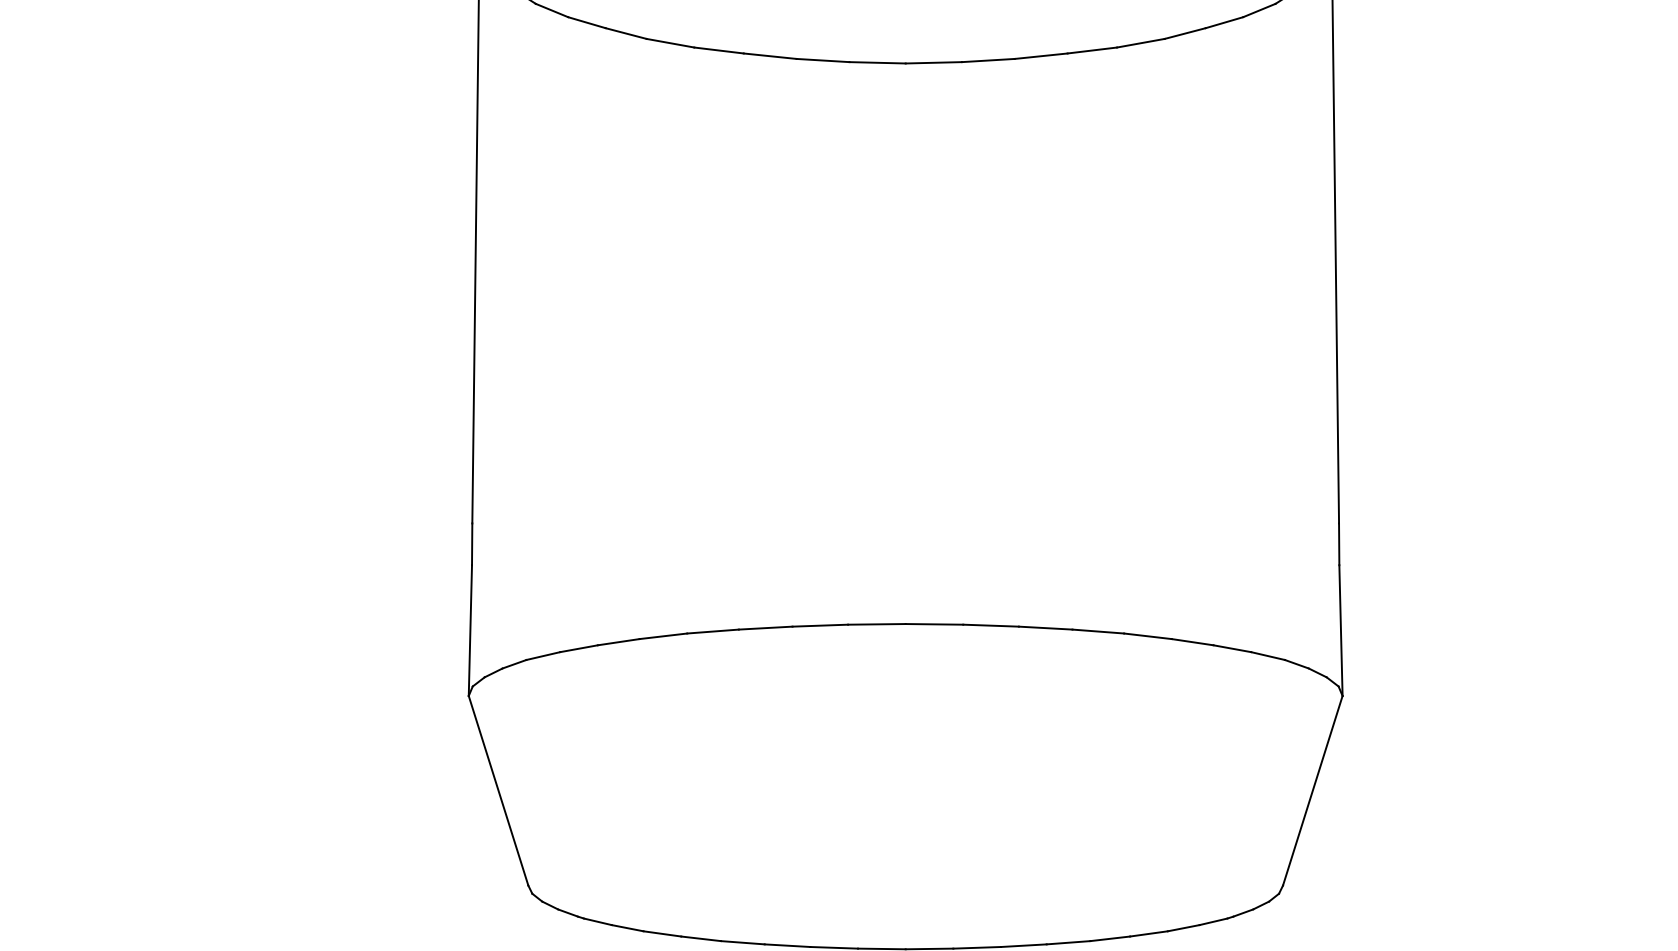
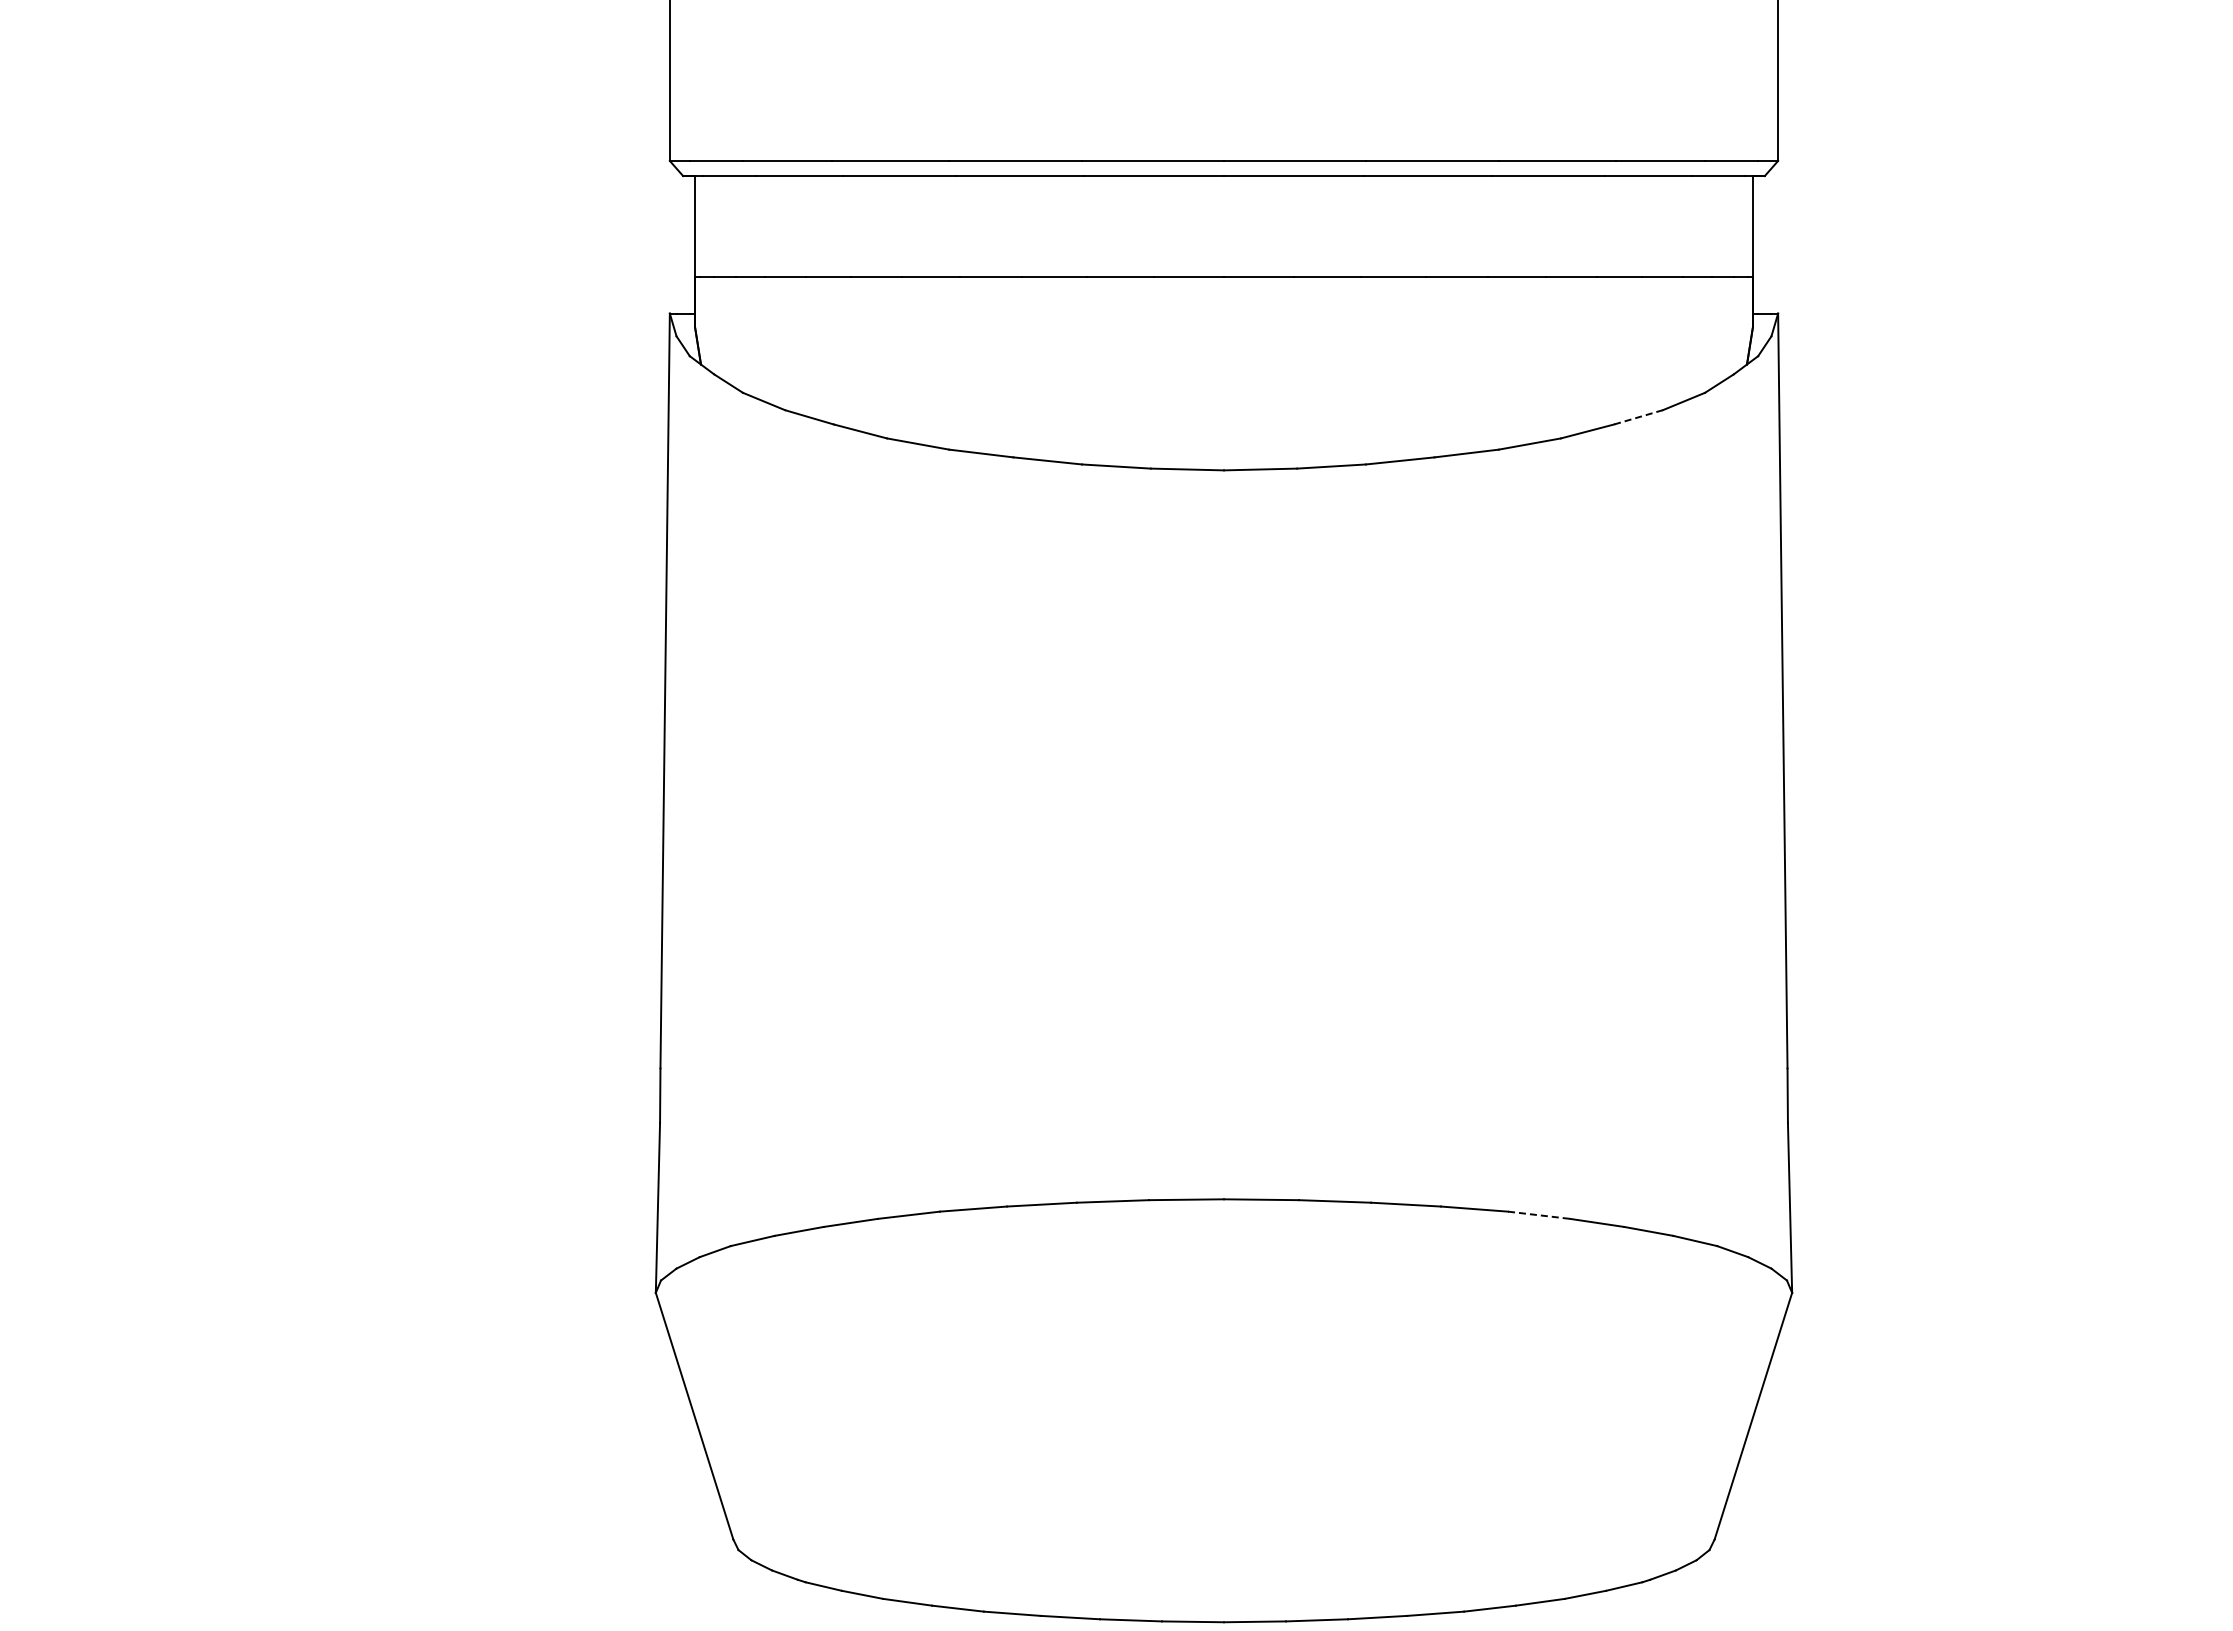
line: (1224, 22) -> (1638, 417), solid -> dashed
line: (1148, 636) -> (1539, 1215), solid -> dashed

